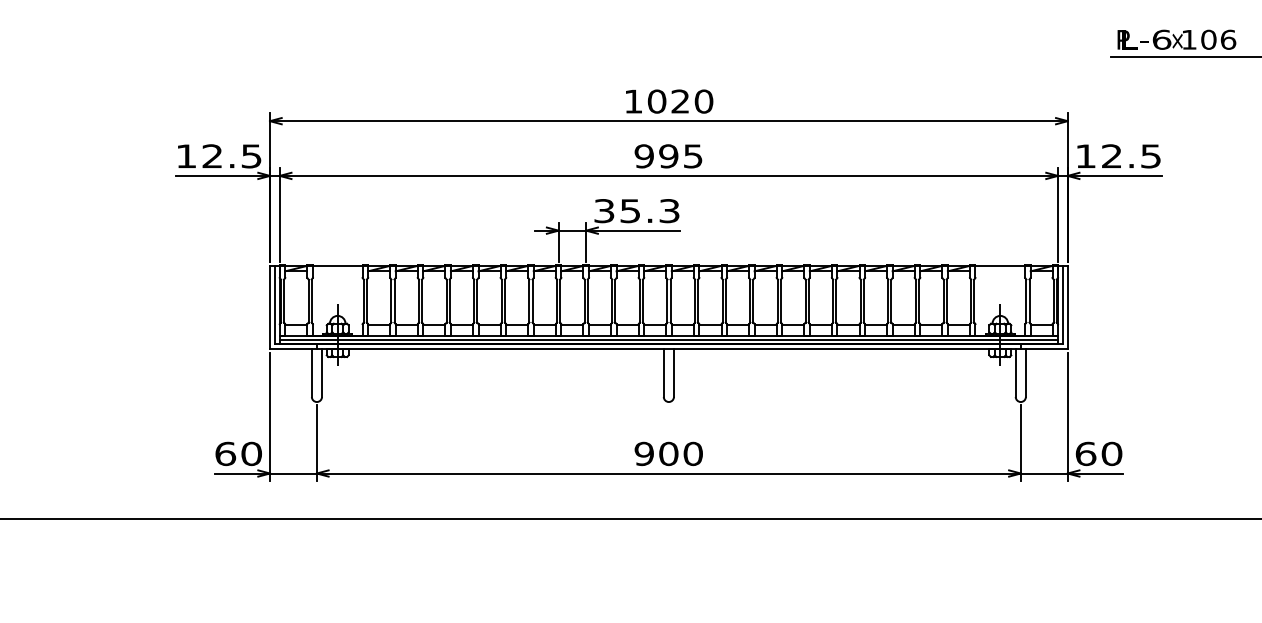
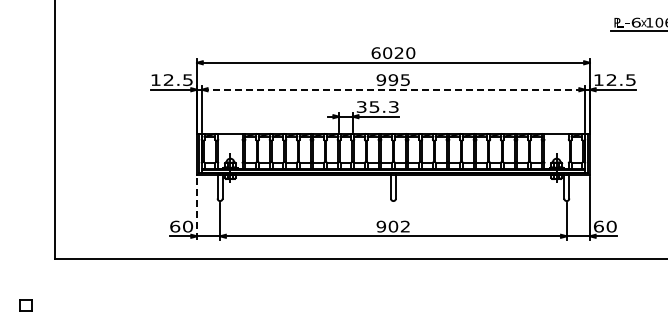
text: (632, 102) -> (375, 53), 1020 -> 6020
line: (668, 175) -> (393, 89), solid -> dashed
line: (270, 417) -> (197, 208), solid -> dashed
text: (693, 453) -> (405, 226), 900 -> 902

